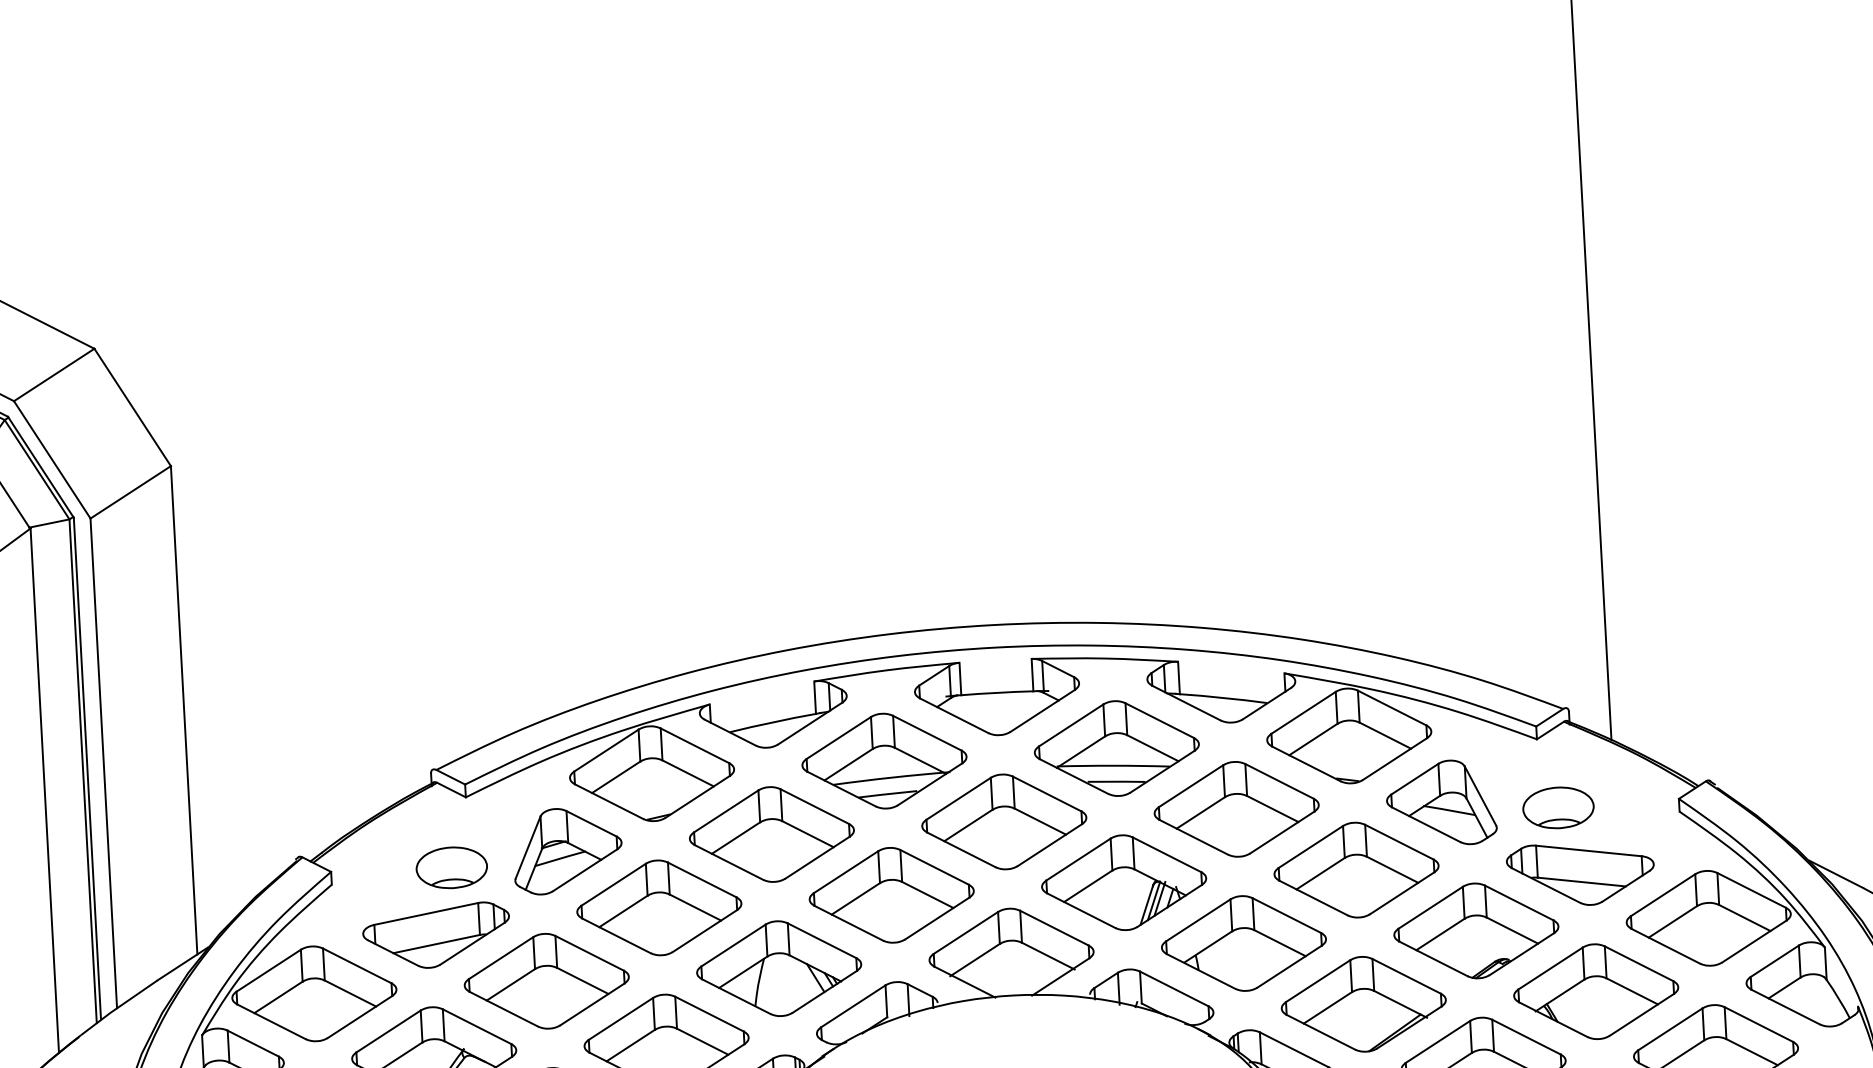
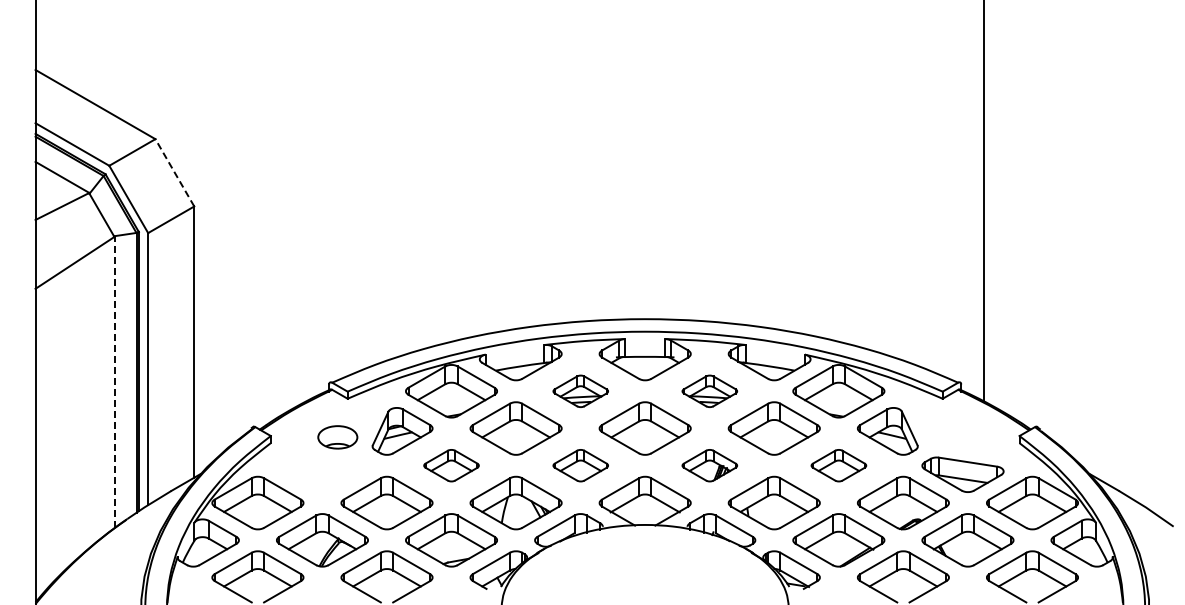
line: (132, 406) -> (174, 172), solid -> dashed
part: (1116, 748) -> (709, 391), size x0.6
part: (884, 761) -> (580, 391), size x0.6
line: (44, 790) -> (114, 382), solid -> dashed
part: (1558, 808) -> (952, 437), removed
part: (1355, 869) -> (838, 465), size x0.6
part: (1123, 882) -> (709, 465), size x0.6
part: (891, 894) -> (580, 465), size x0.6
part: (659, 907) -> (451, 465), size x0.6
part: (435, 935) -> (326, 474), removed

